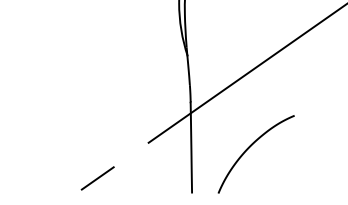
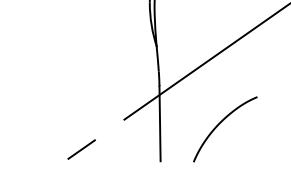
curve: (250, 147) -> (220, 123), moved

